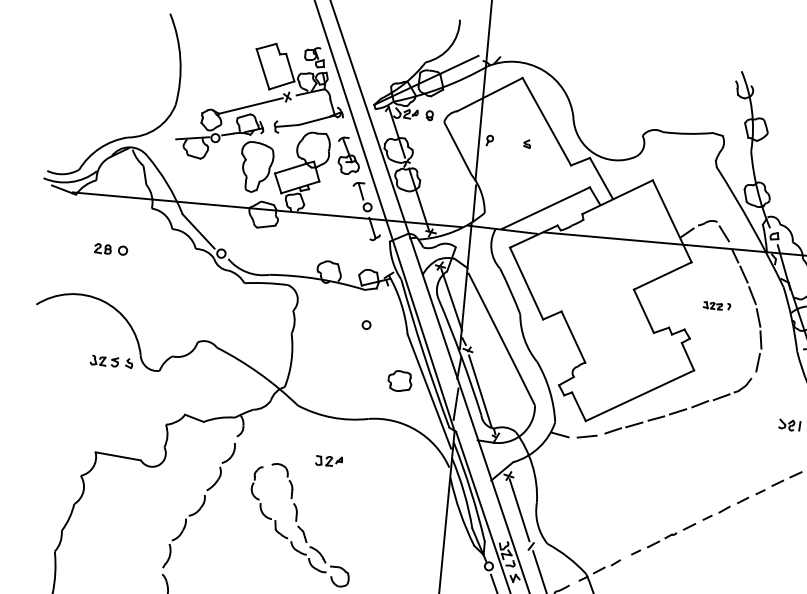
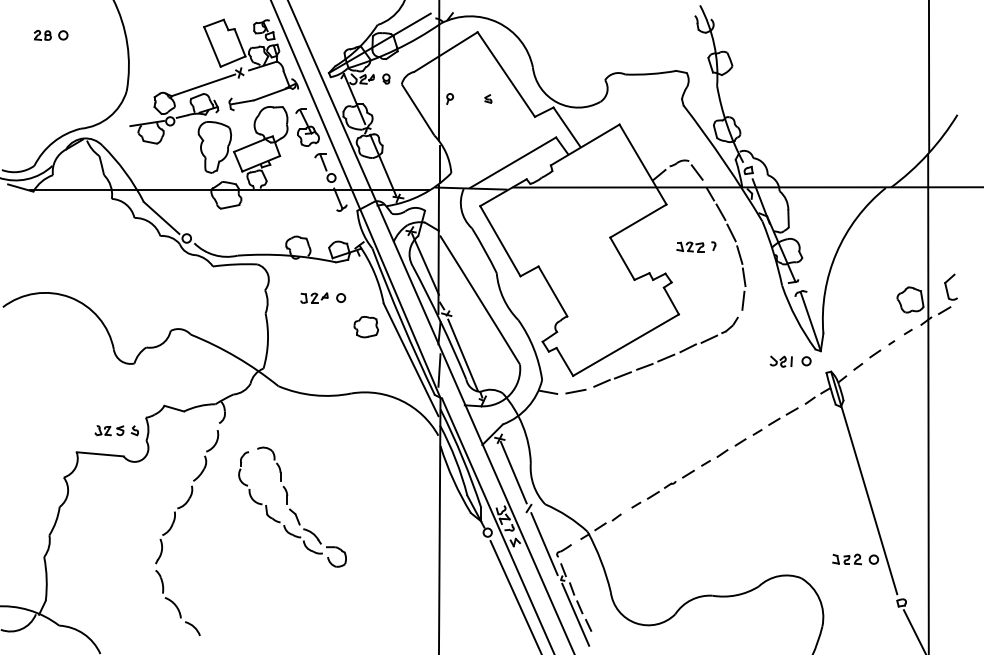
part: (110, 249) -> (50, 35), moved
part: (717, 305) -> (696, 246), size x1.43
part: (111, 361) -> (116, 430), moved
part: (399, 381) -> (365, 327), moved
part: (329, 460) -> (314, 297), moved

